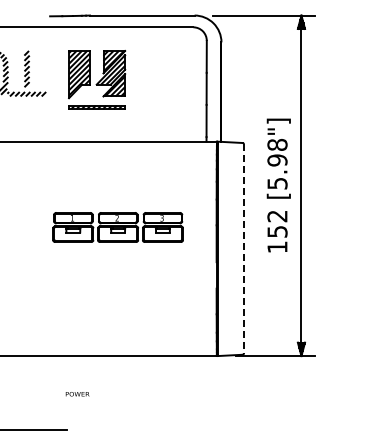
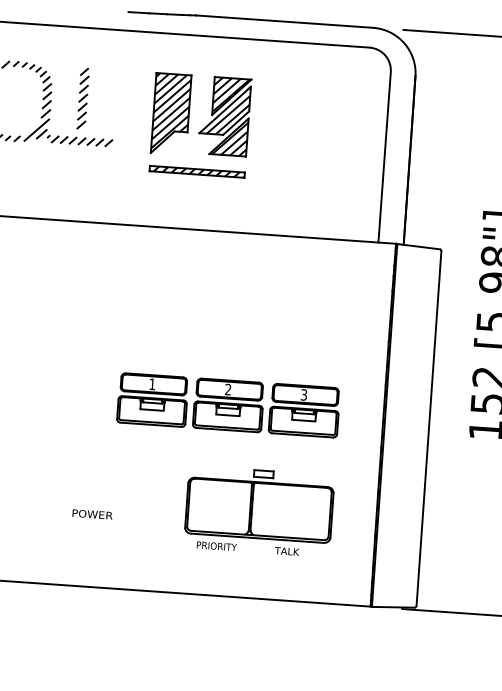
part: (117, 227) -> (227, 405), moved
line: (243, 248) -> (428, 427), dashed -> solid
part: (147, 303) -> (259, 509), added
text: (77, 394) -> (92, 514), moved

